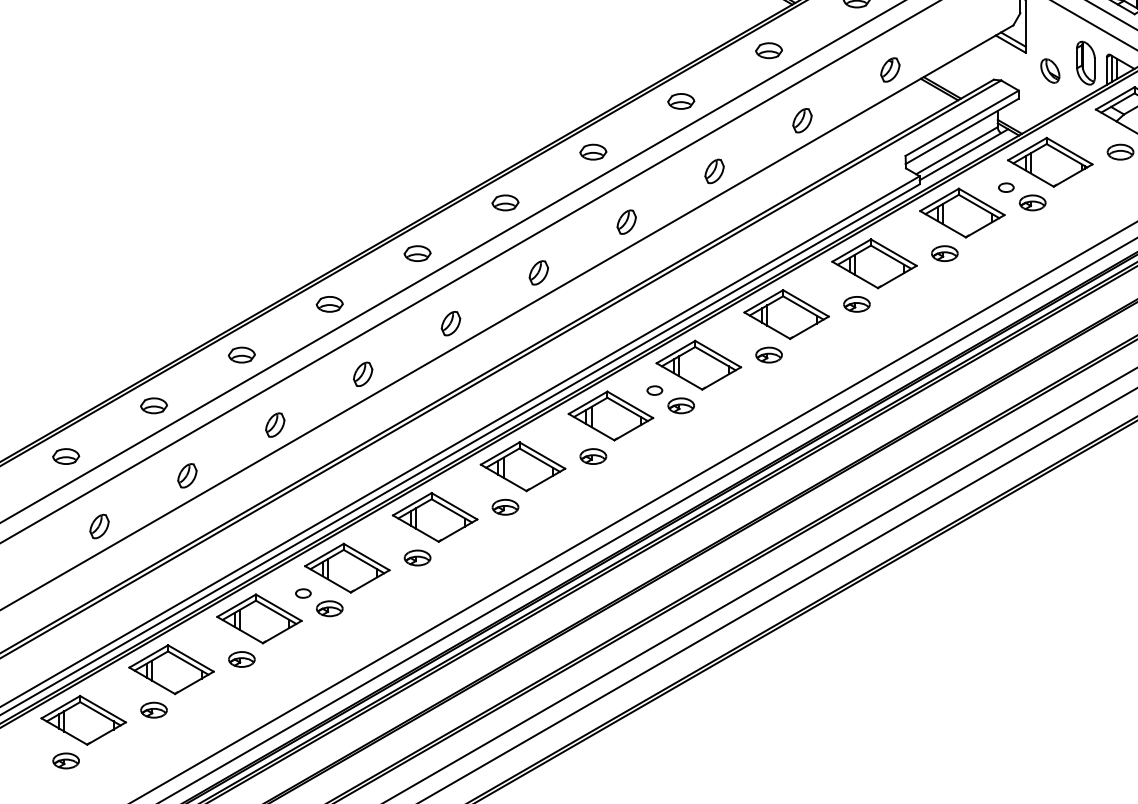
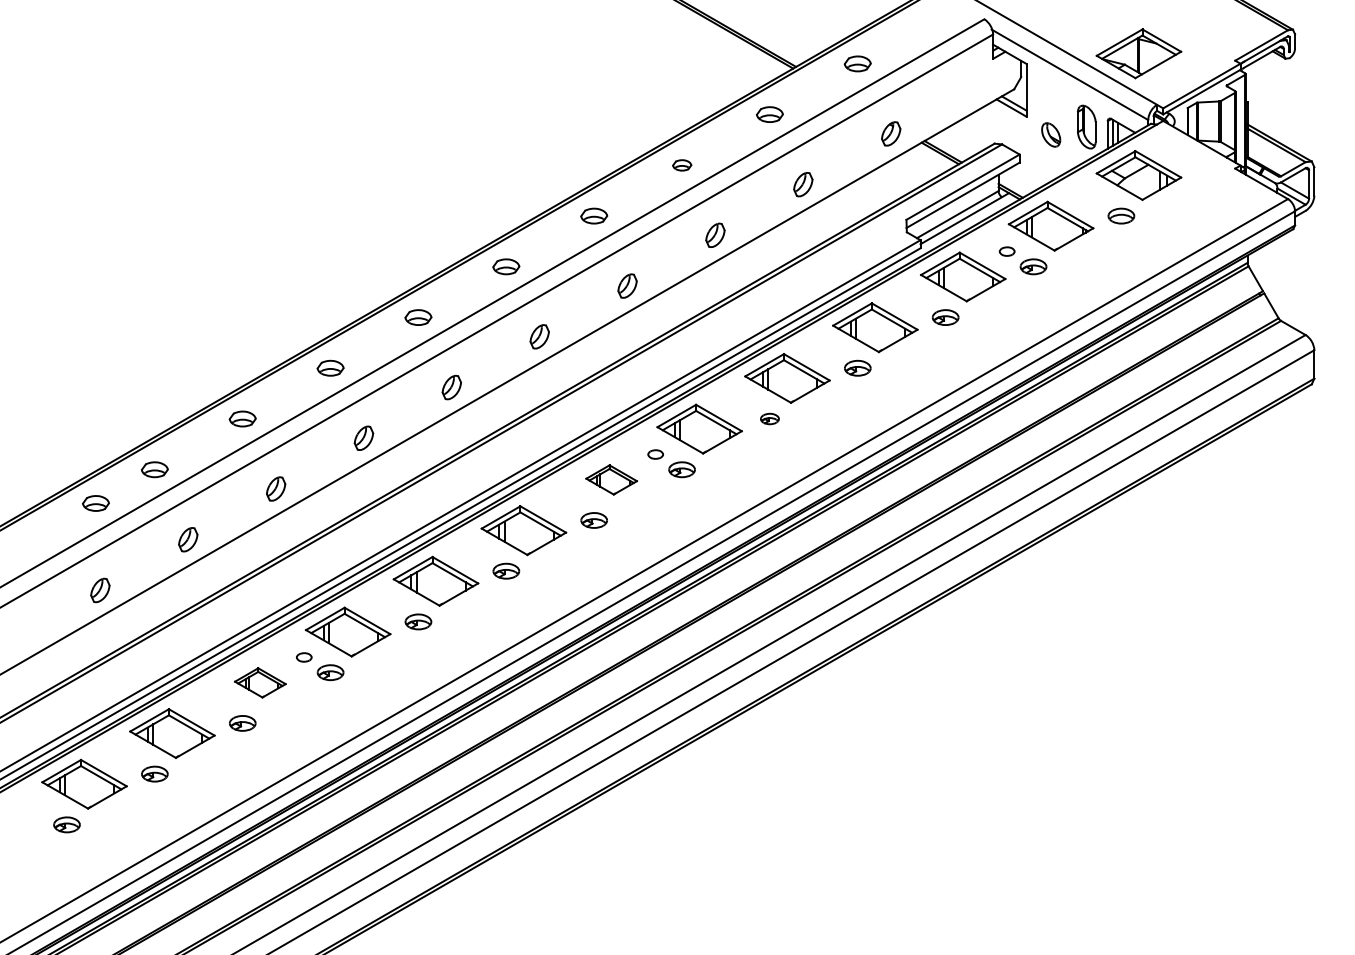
part: (681, 101) -> (682, 165), size x0.7
part: (768, 354) -> (769, 418), size x0.7
part: (610, 415) -> (611, 479), size x0.6
part: (65, 456) -> (95, 503), moved
part: (259, 618) -> (260, 682), size x0.6

